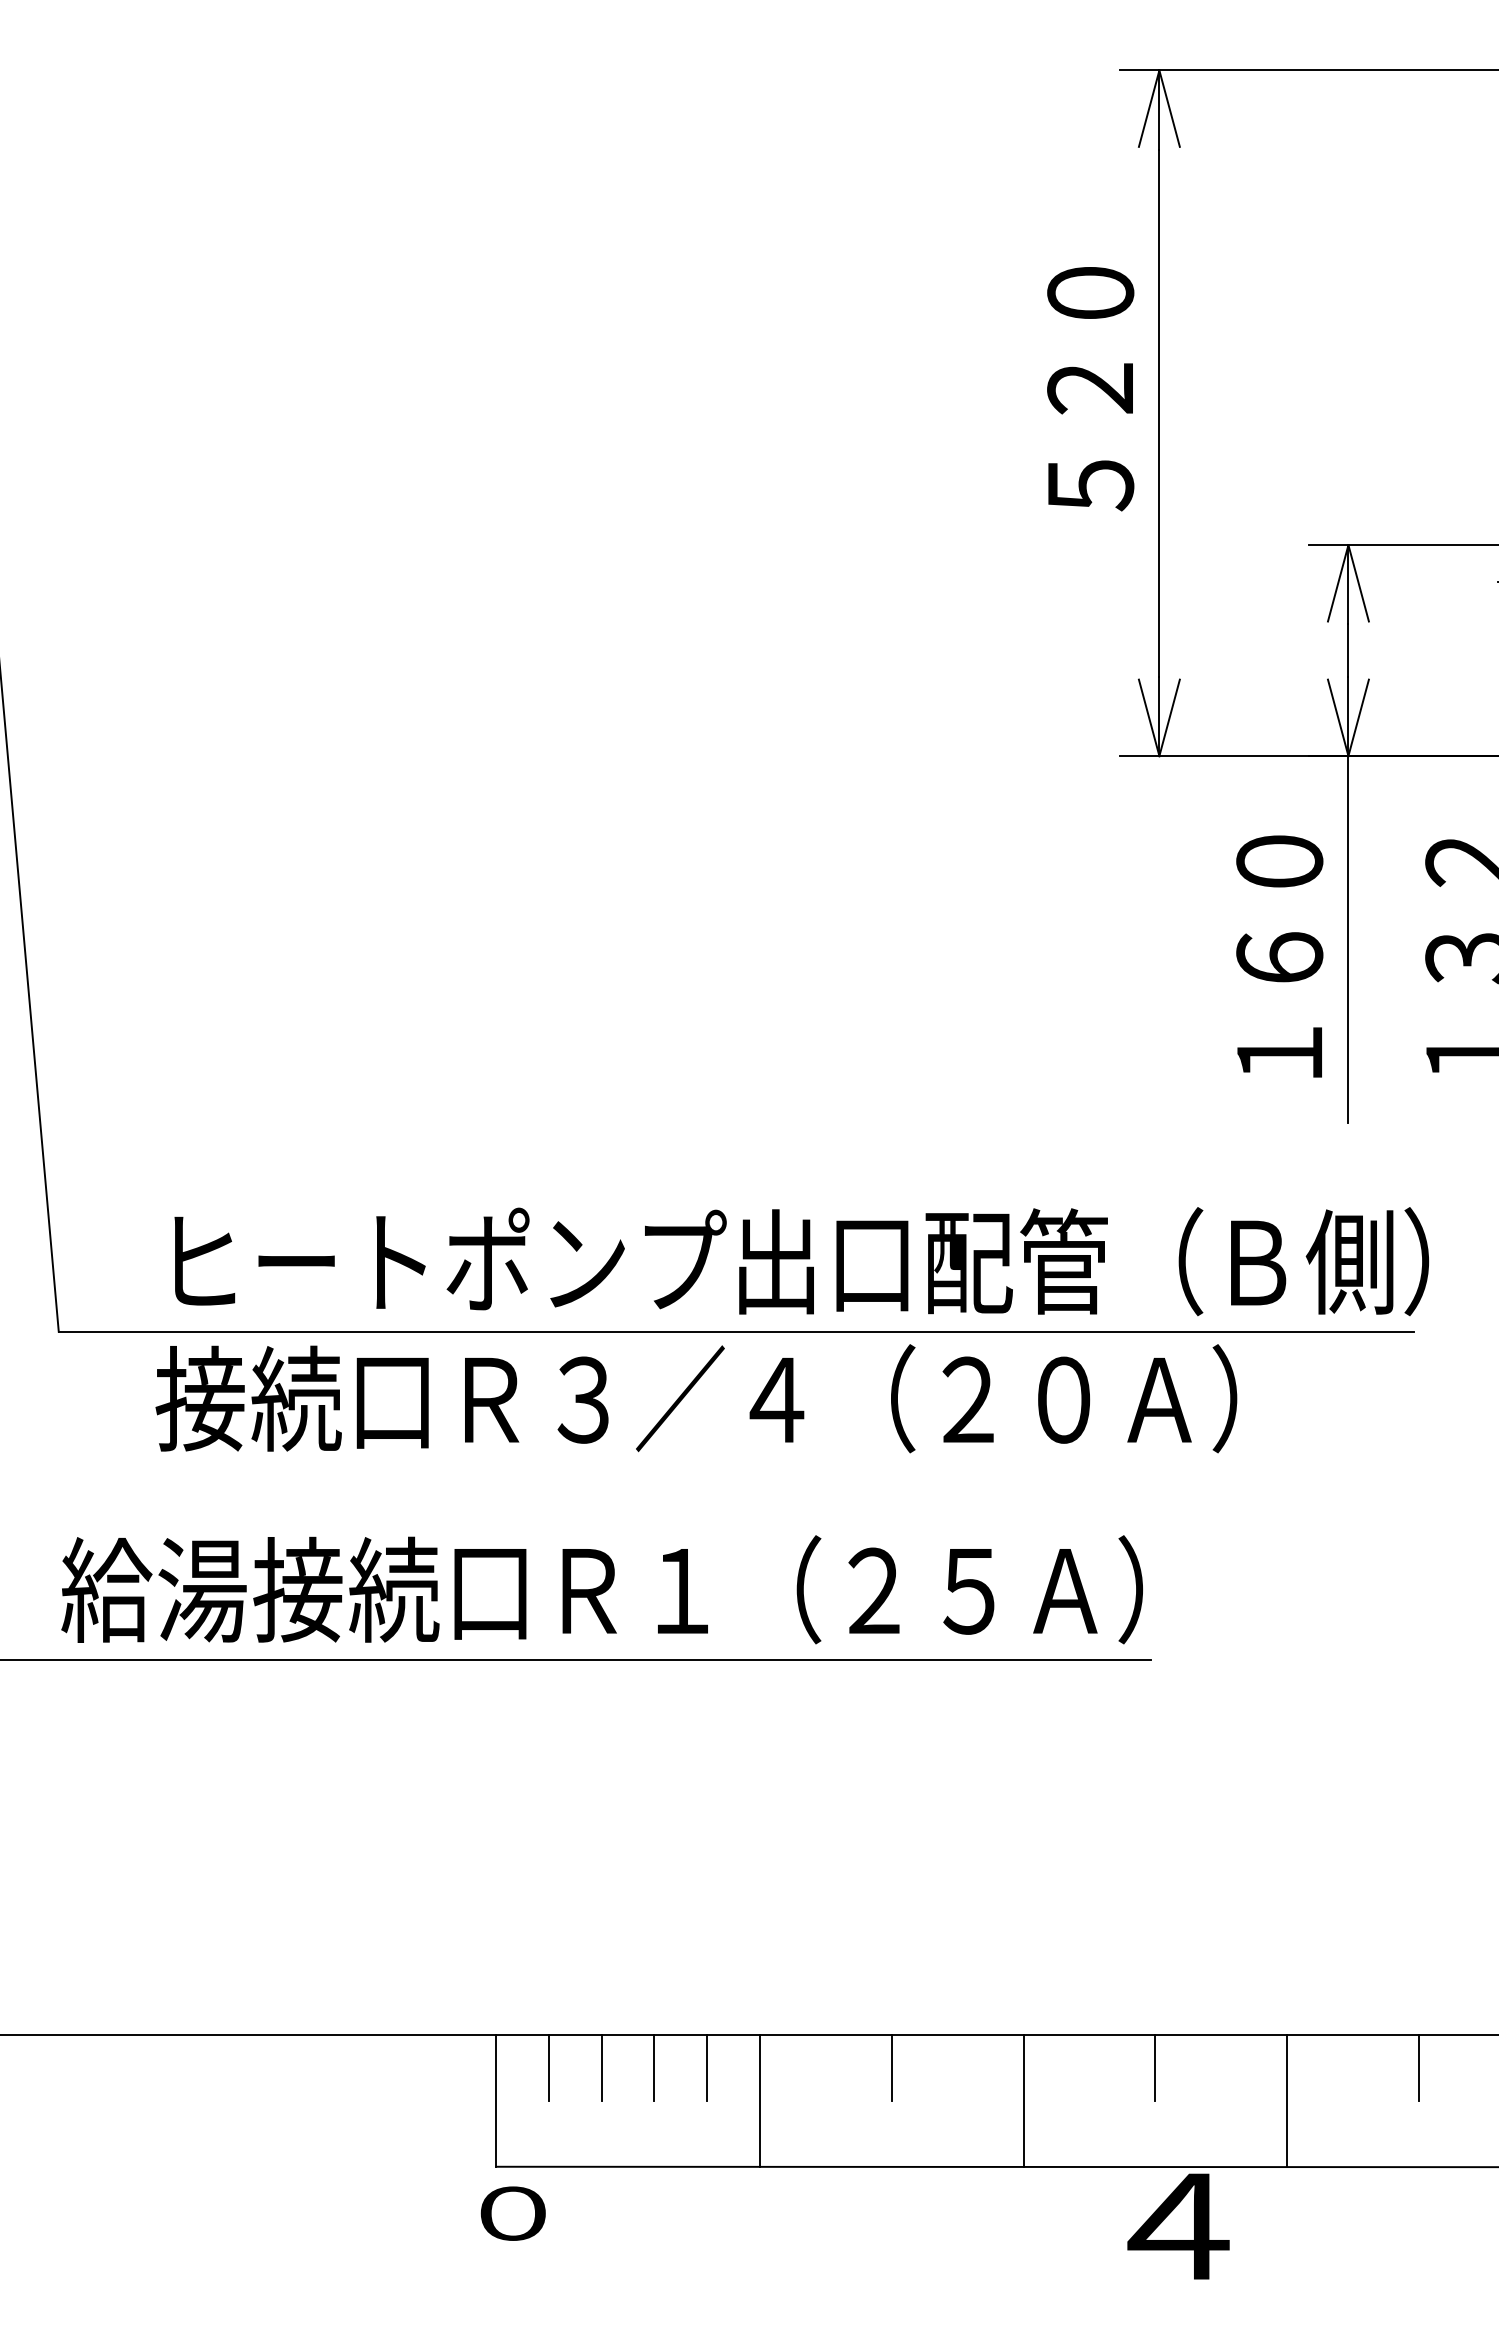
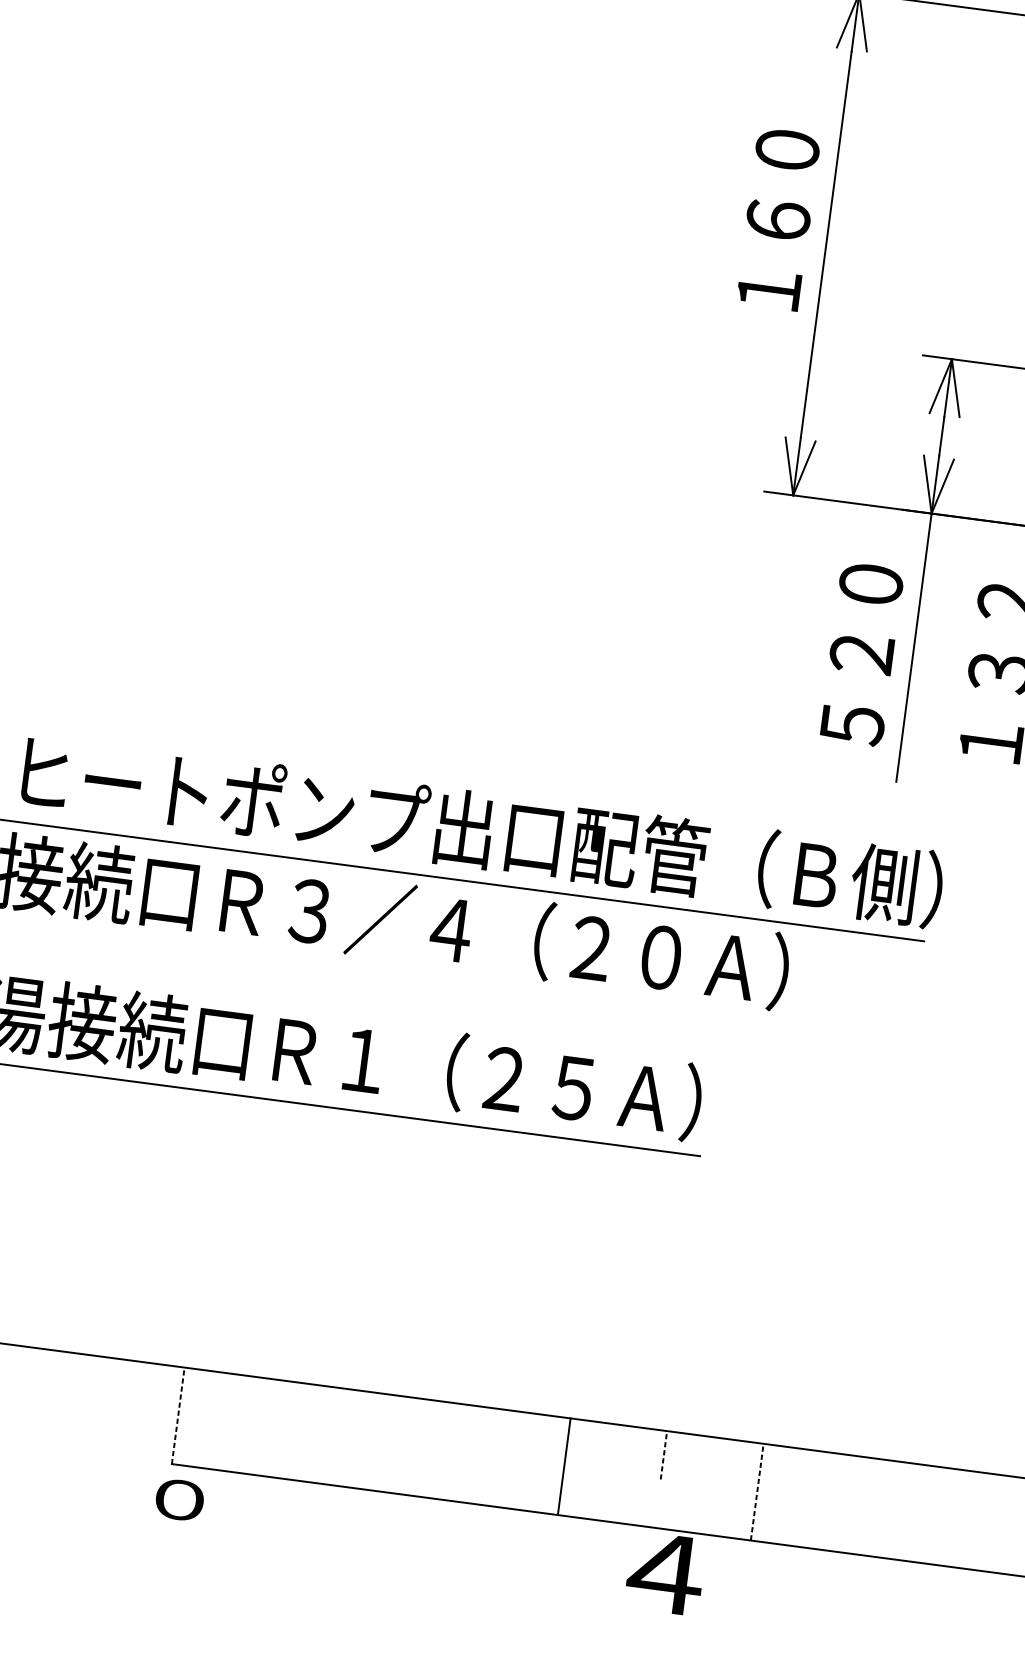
text: (1090, 437) -> (773, 255), ５２０ -> １６０
text: (1279, 1005) -> (857, 689), １６０ -> ５２０
line: (549, 2067) -> (220, 1396), removed
line: (601, 2067) -> (258, 1401), removed
line: (654, 2067) -> (297, 1406), removed
line: (707, 2067) -> (336, 1411), removed
line: (891, 2067) -> (470, 1429), removed
line: (1155, 2067) -> (664, 1454), solid -> dashed
line: (1419, 2067) -> (857, 1480), removed
line: (496, 2100) -> (178, 1415), solid -> dashed
line: (759, 2100) -> (370, 1440), removed
line: (1287, 2100) -> (757, 1491), solid -> dashed

